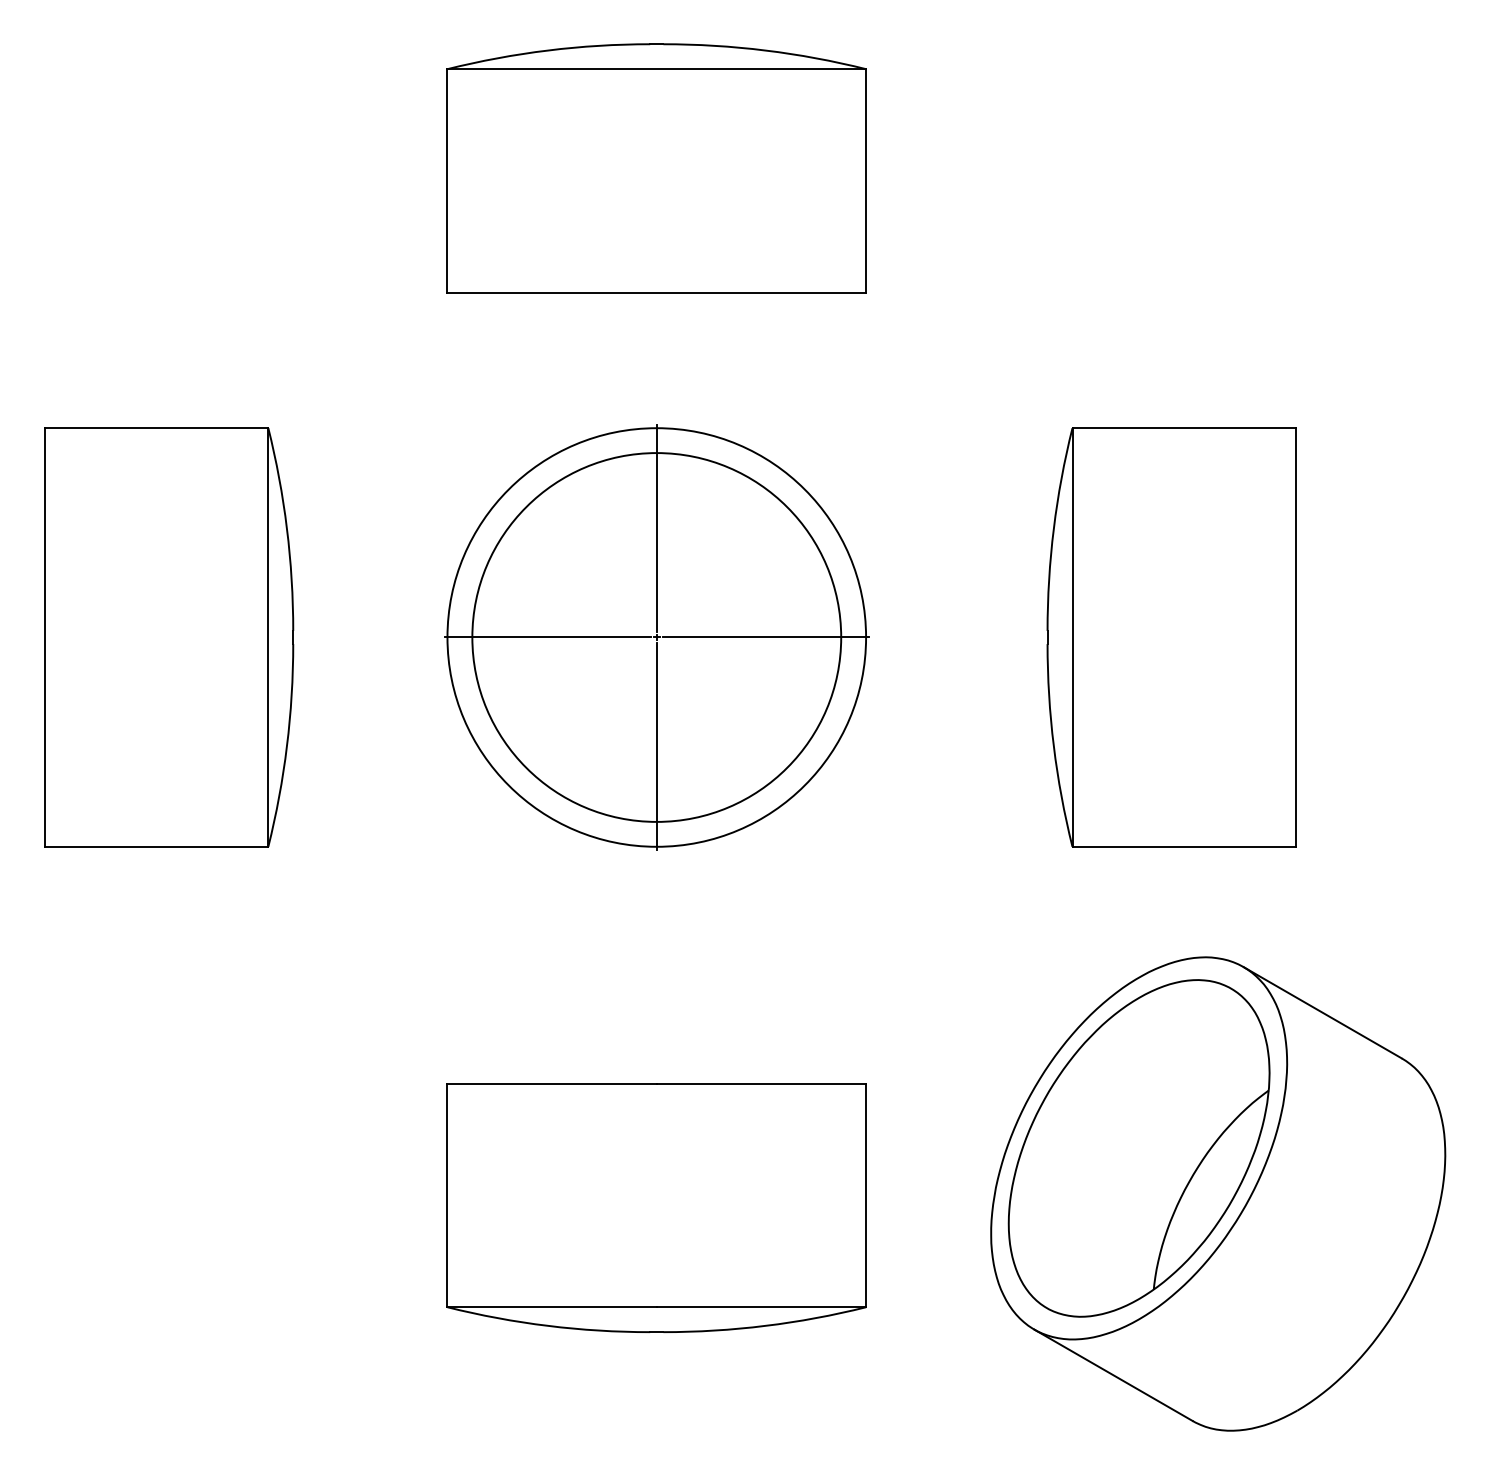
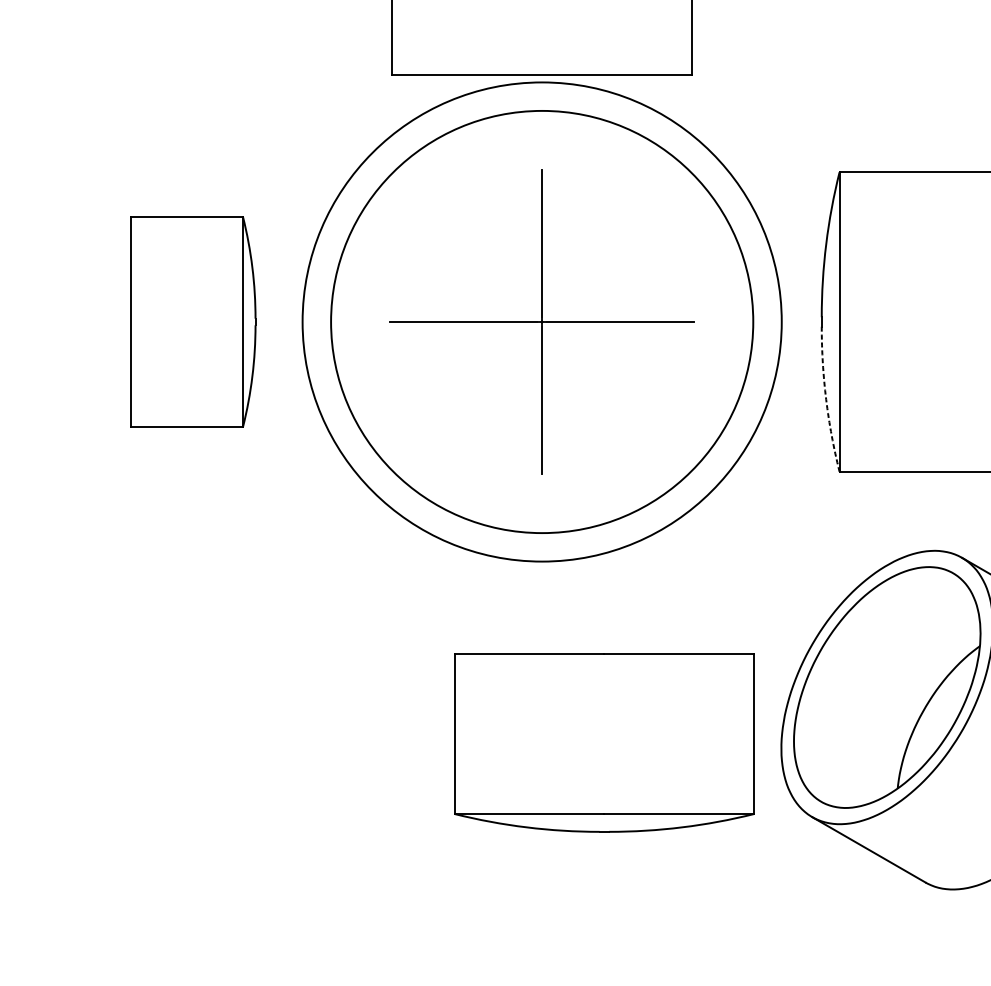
part: (169, 637) -> (193, 322), size x0.7
circle: (656, 637) -> (541, 322), size x1.6
circle: (656, 637) -> (541, 322), size x1.6
arc: (1053, 746) -> (825, 399), solid -> dashed
part: (656, 1207) -> (604, 742), moved

